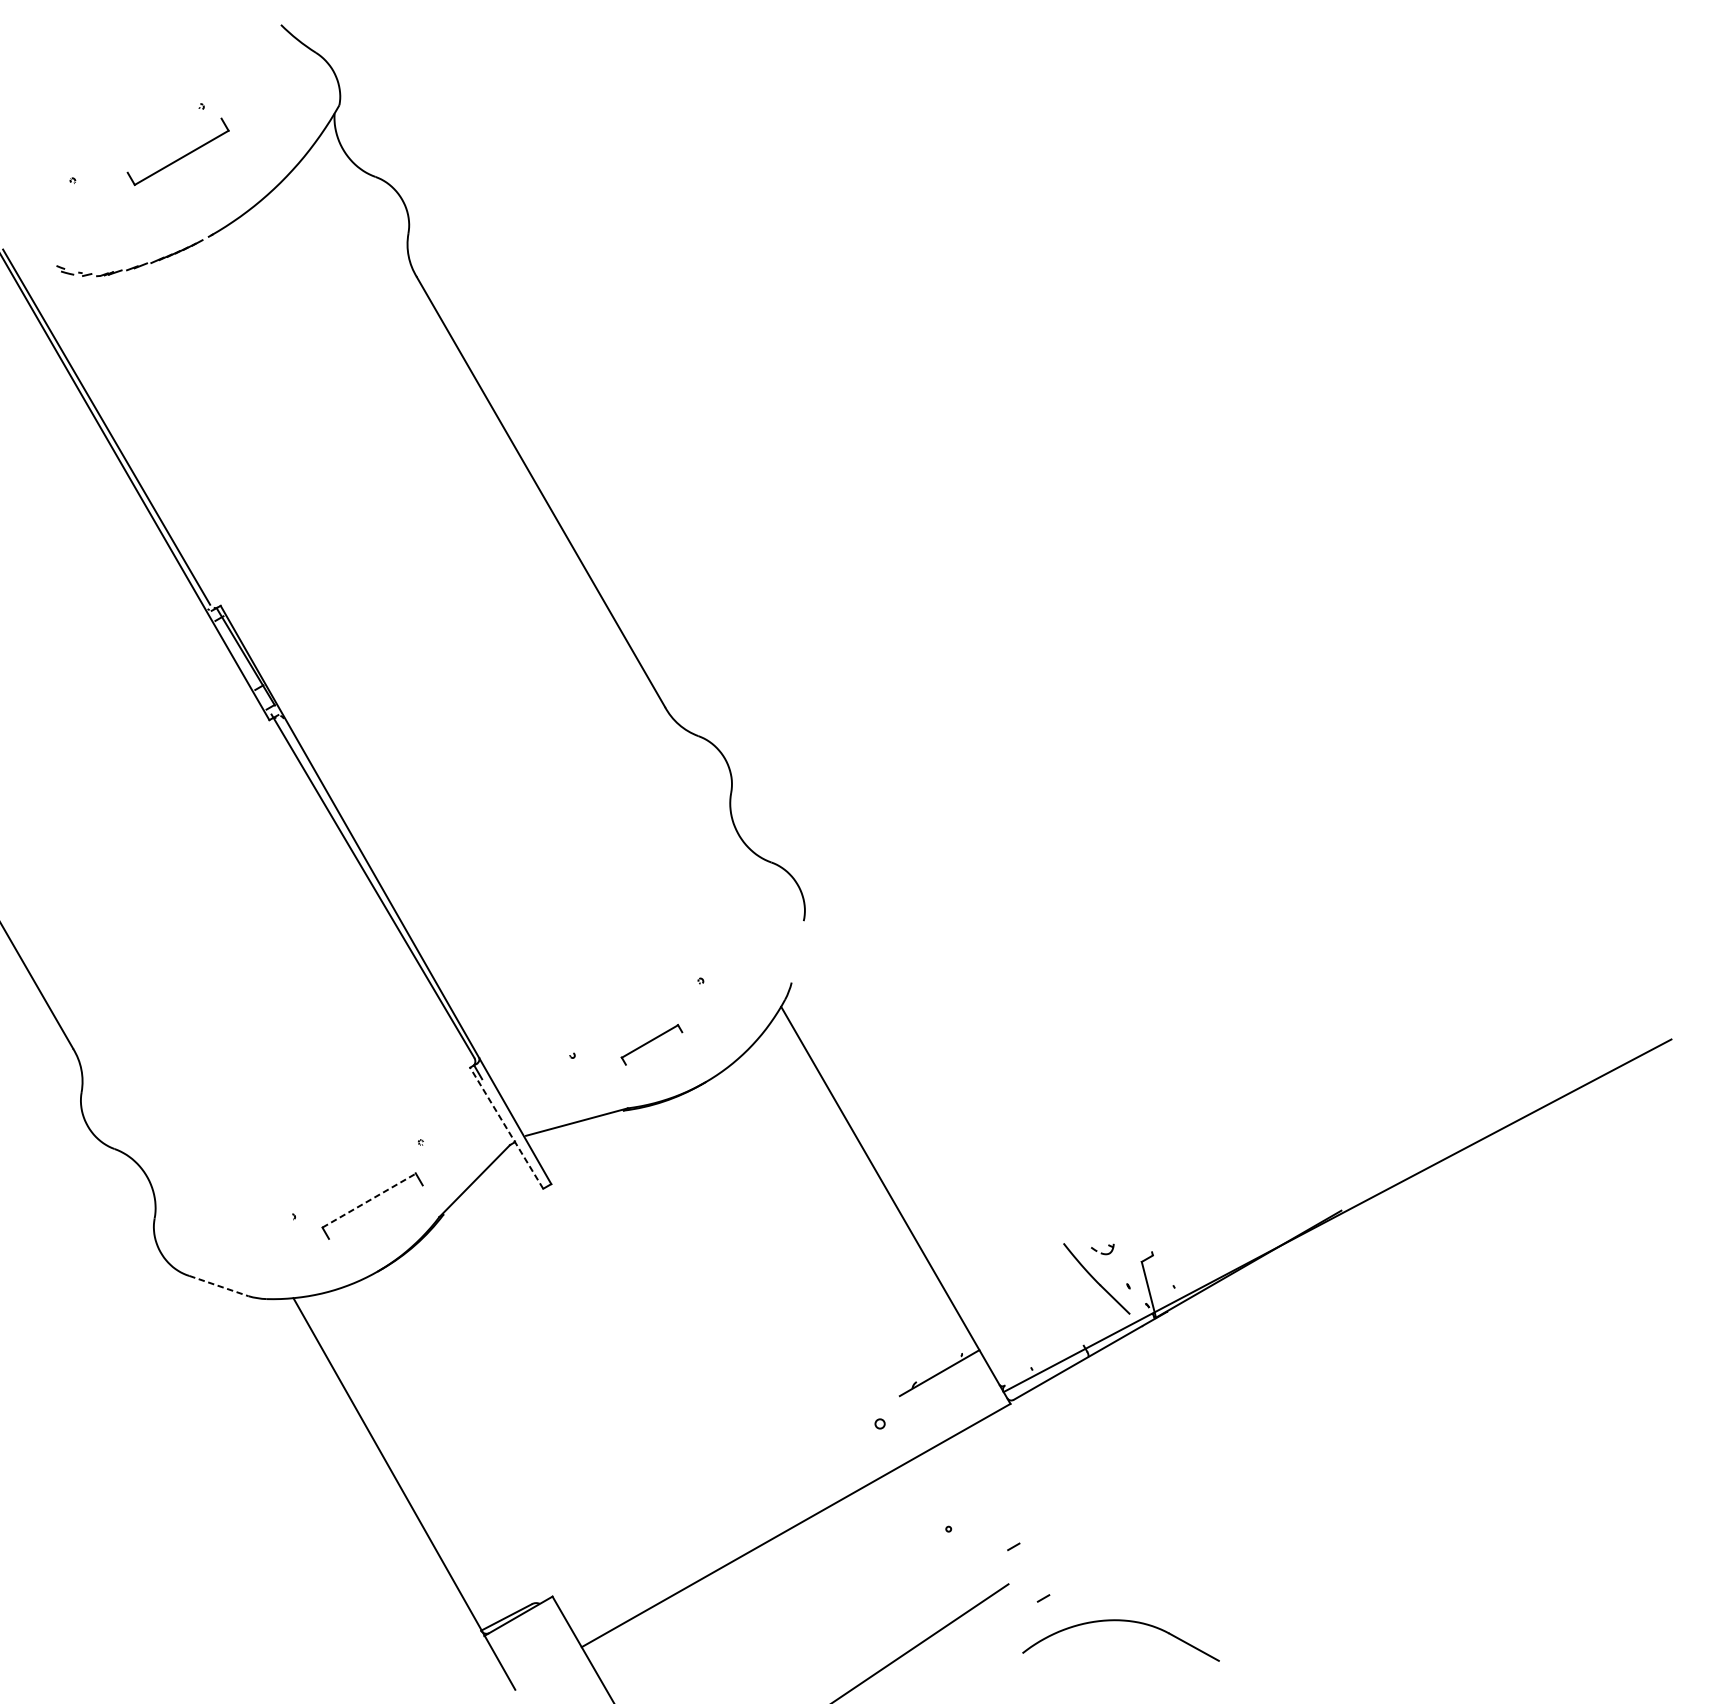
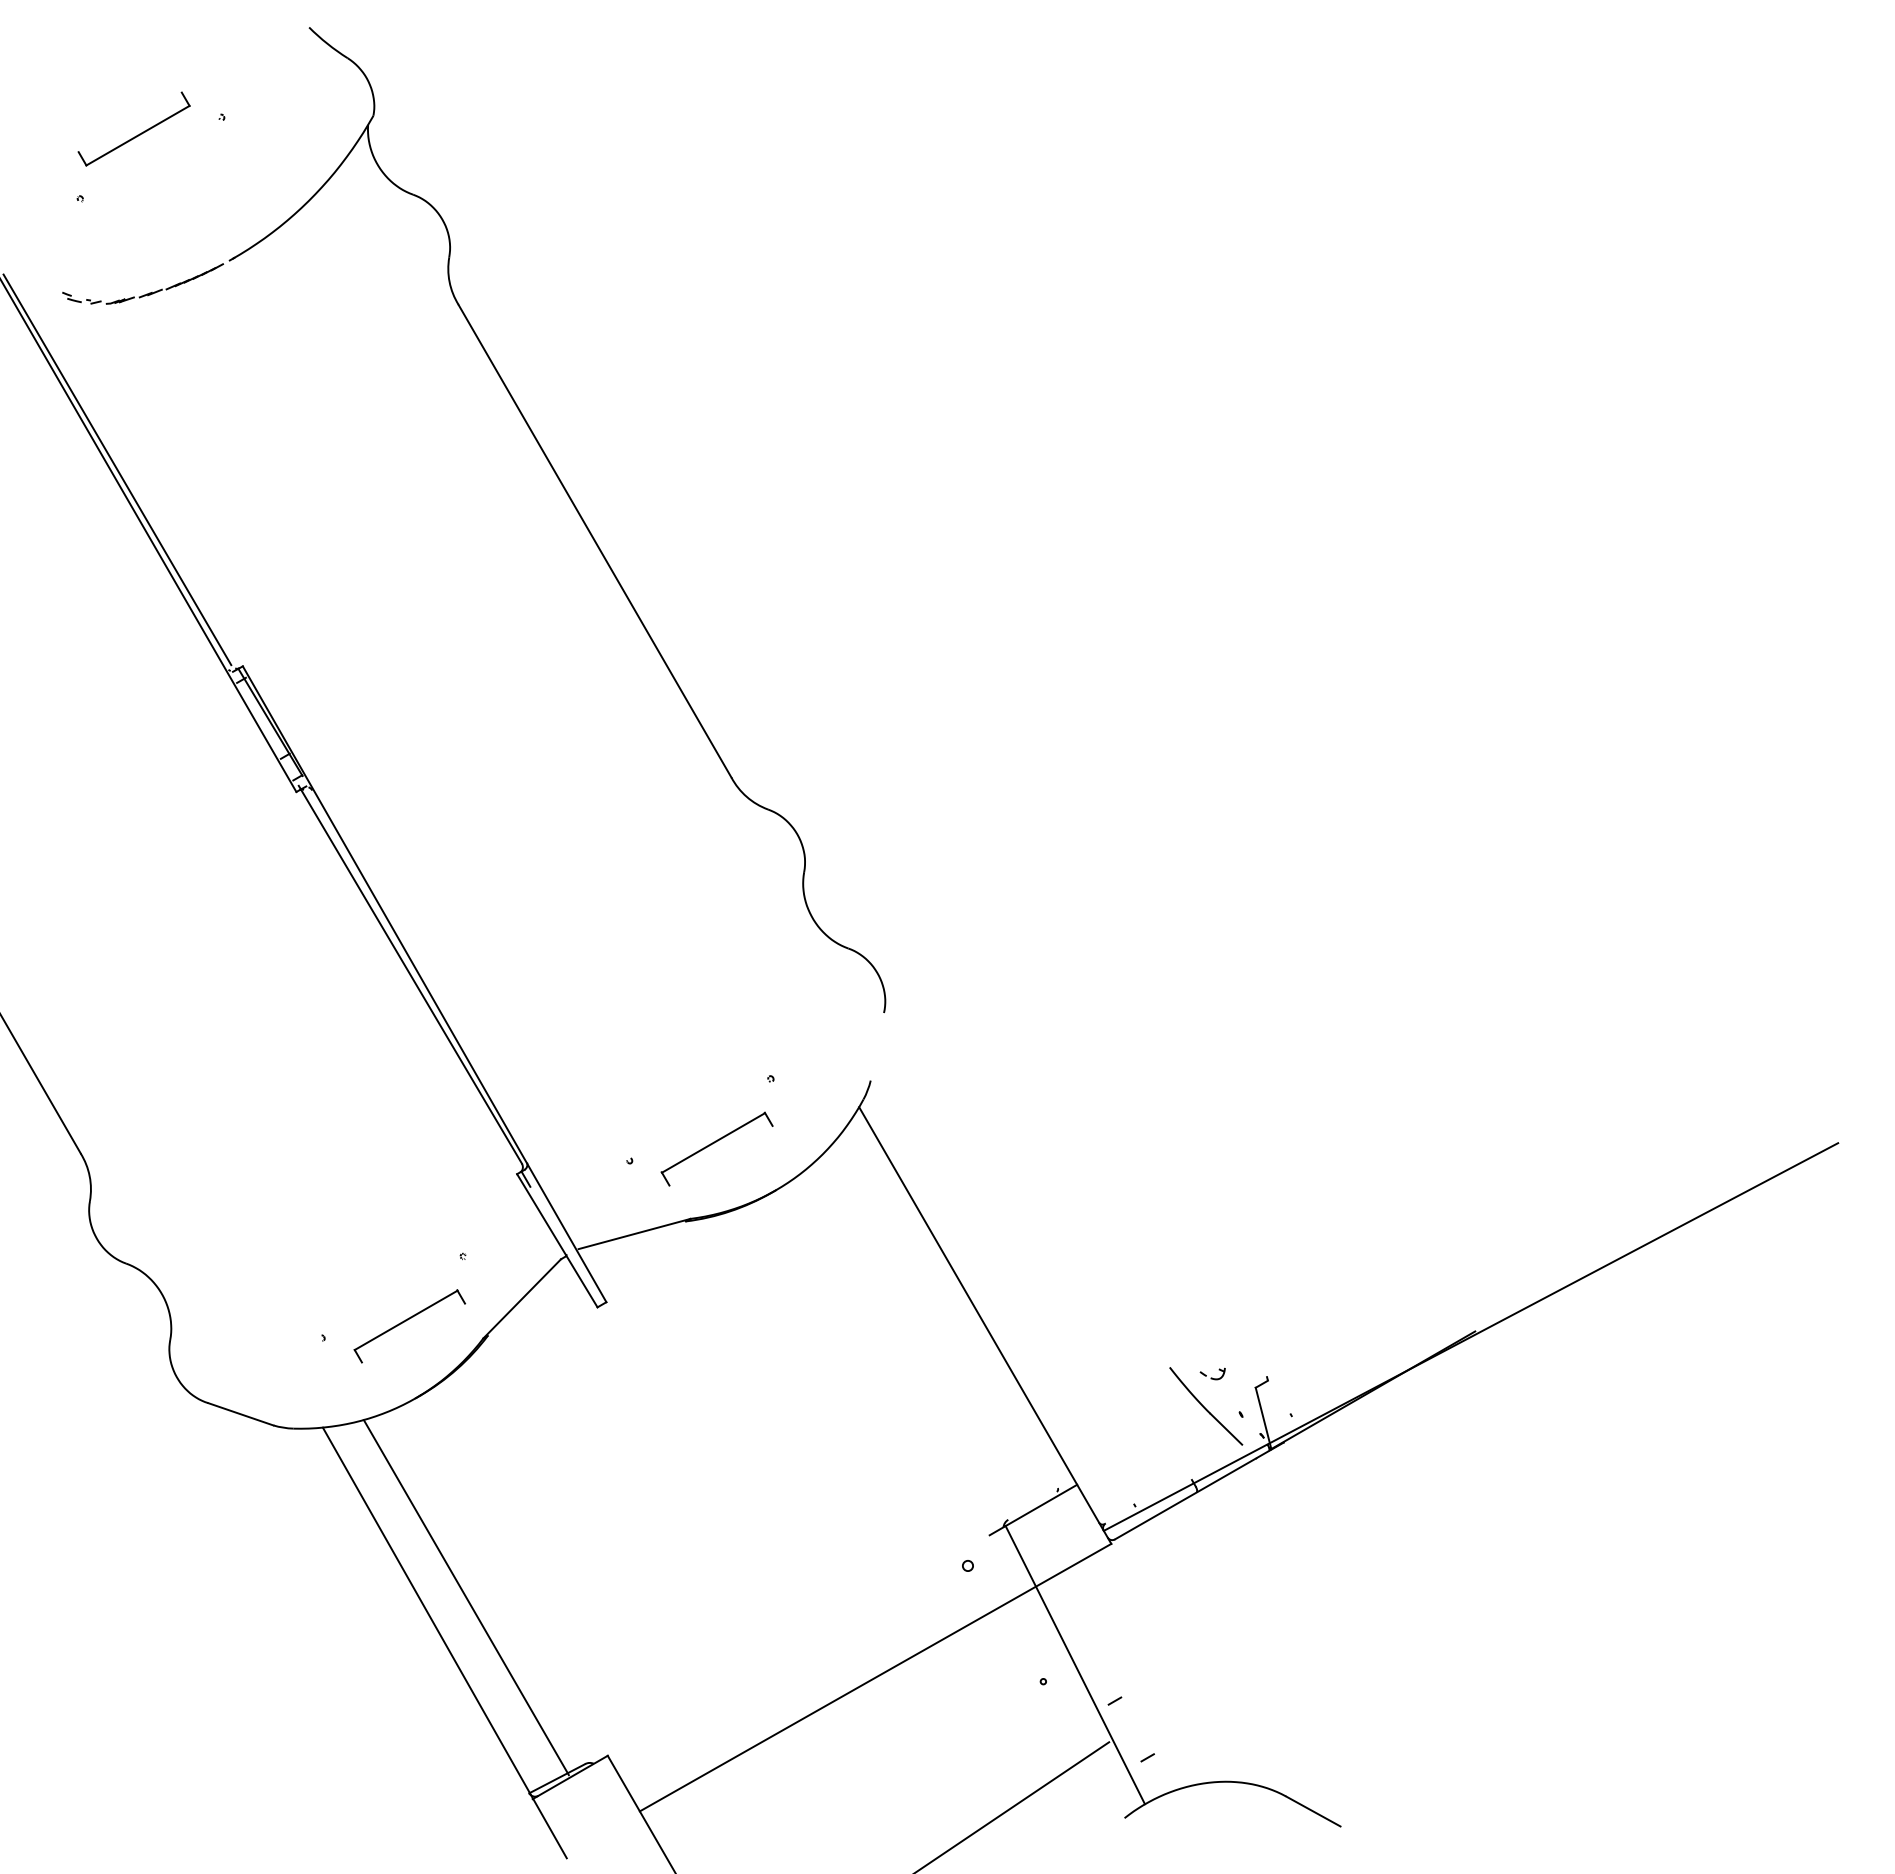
part: (181, 156) -> (137, 134), moved
part: (651, 1044) -> (716, 1148), size x1.67
line: (506, 1128) -> (557, 1240), dashed -> solid
line: (369, 1200) -> (406, 1320), dashed -> solid
line: (219, 1286) -> (241, 1414), dashed -> solid
line: (423, 1452) -> (465, 1597), added
line: (977, 1514) -> (1075, 1665), added

